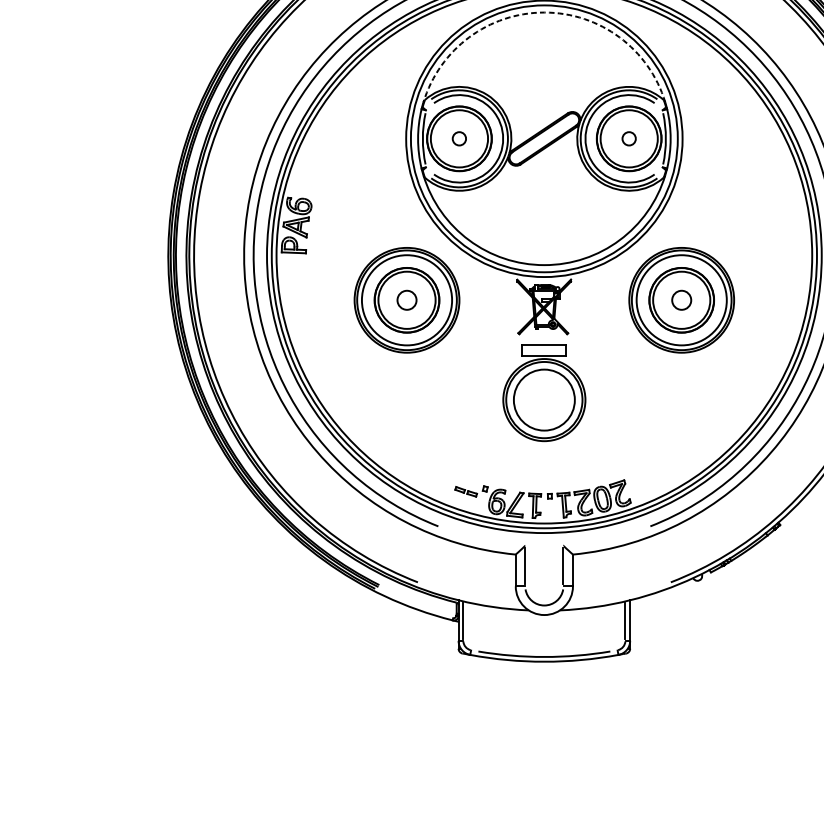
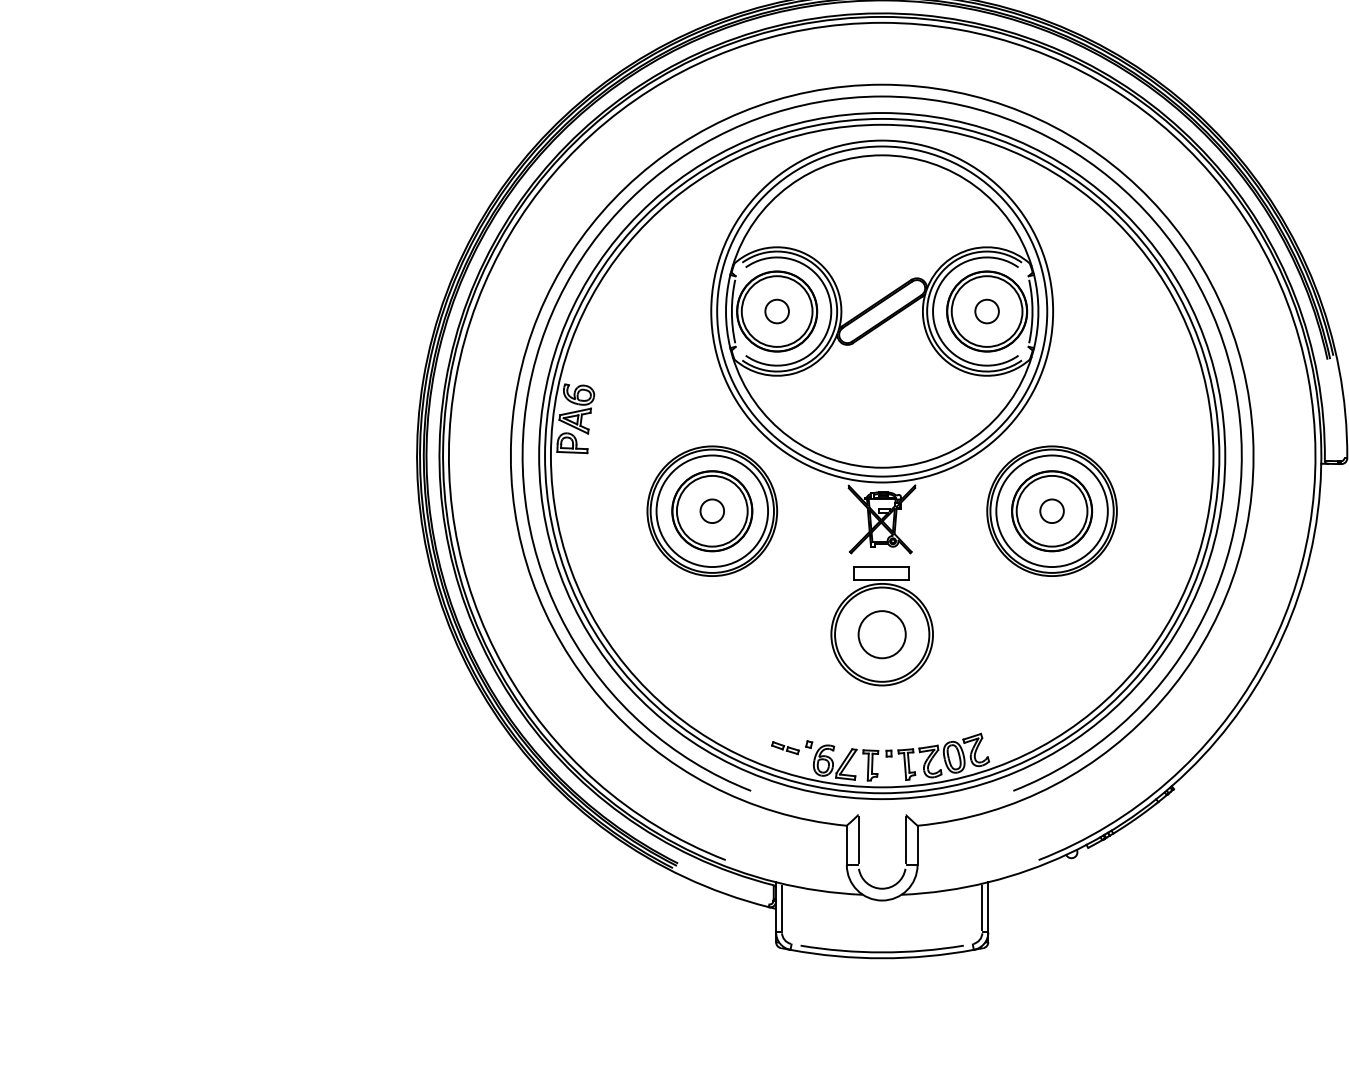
arc: (544, 12) -> (882, 155), dashed -> solid
circle: (458, 138) -> (776, 311), size x1.43
circle: (628, 138) -> (986, 311), size x1.43
circle: (543, 399) -> (881, 634), size x0.62

